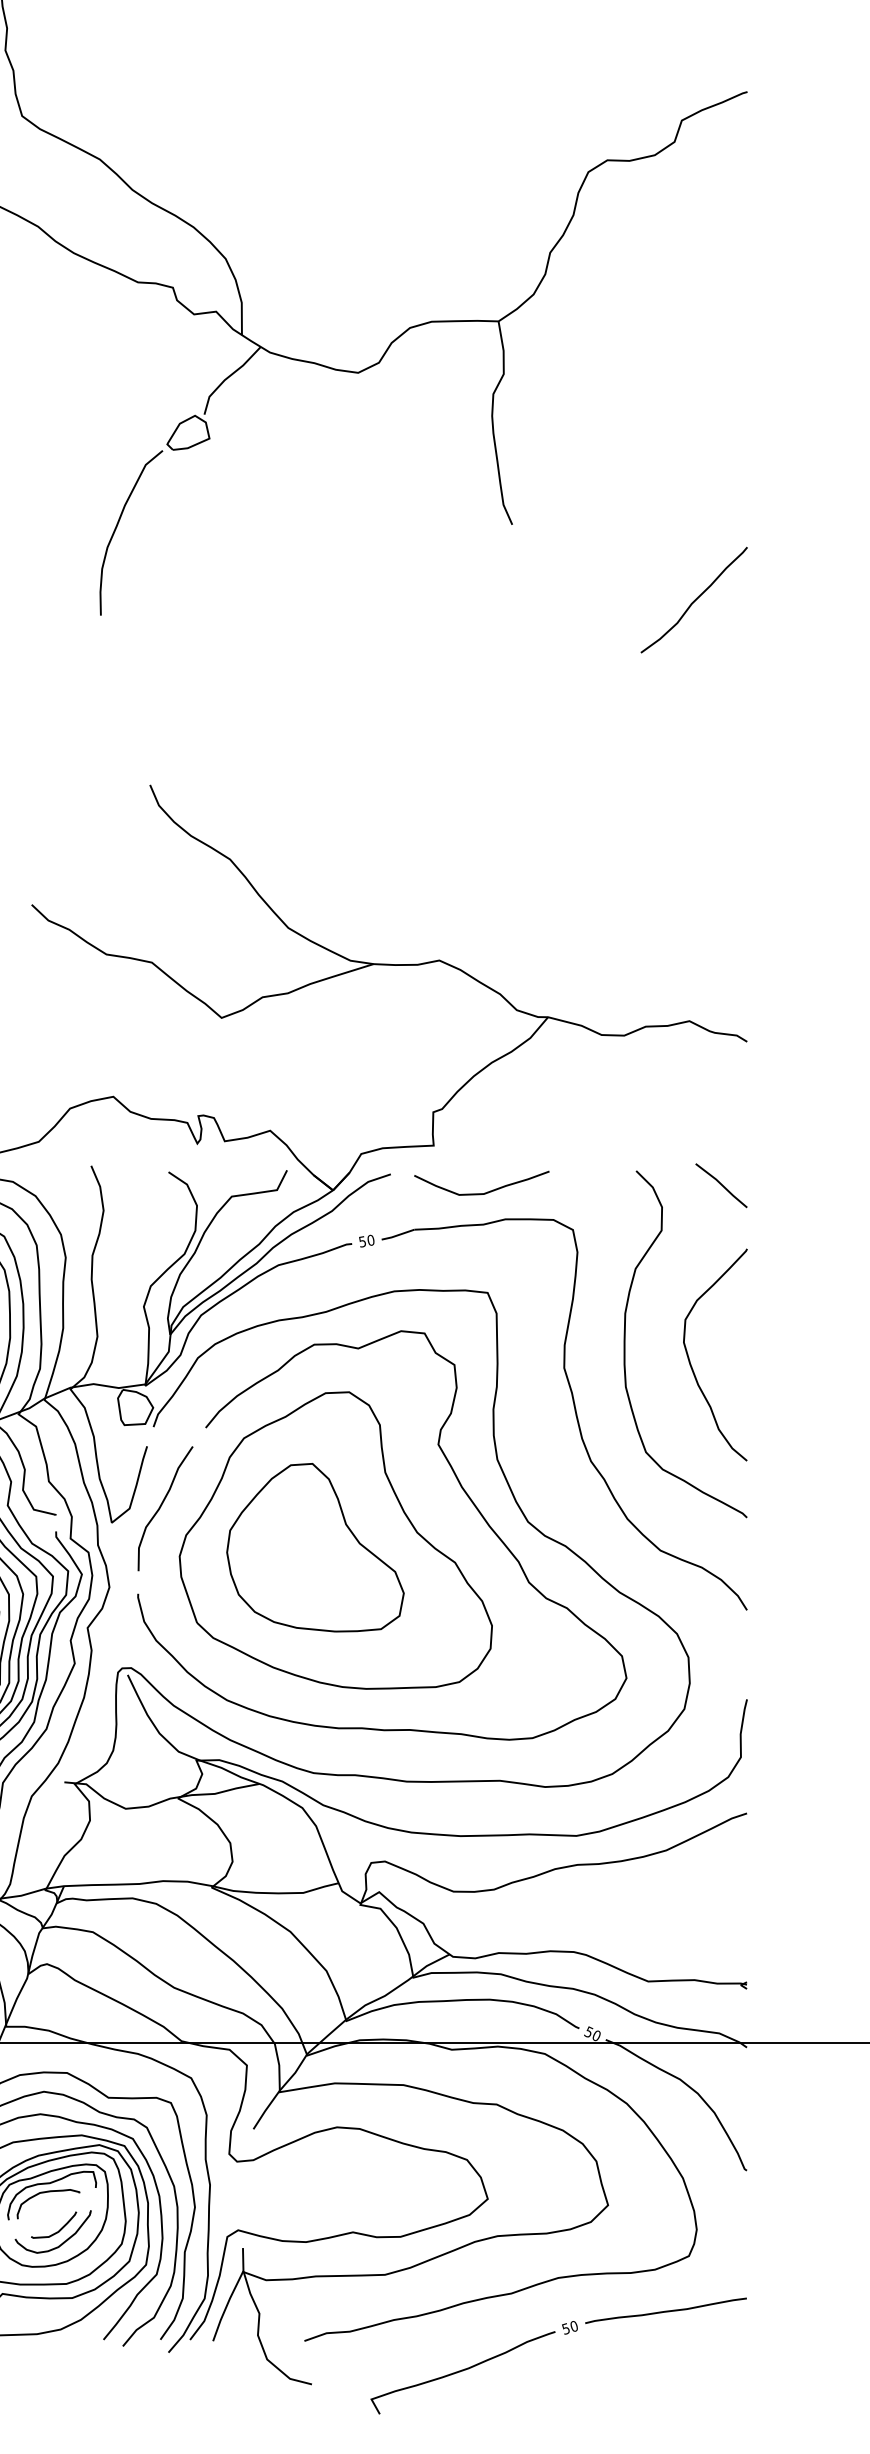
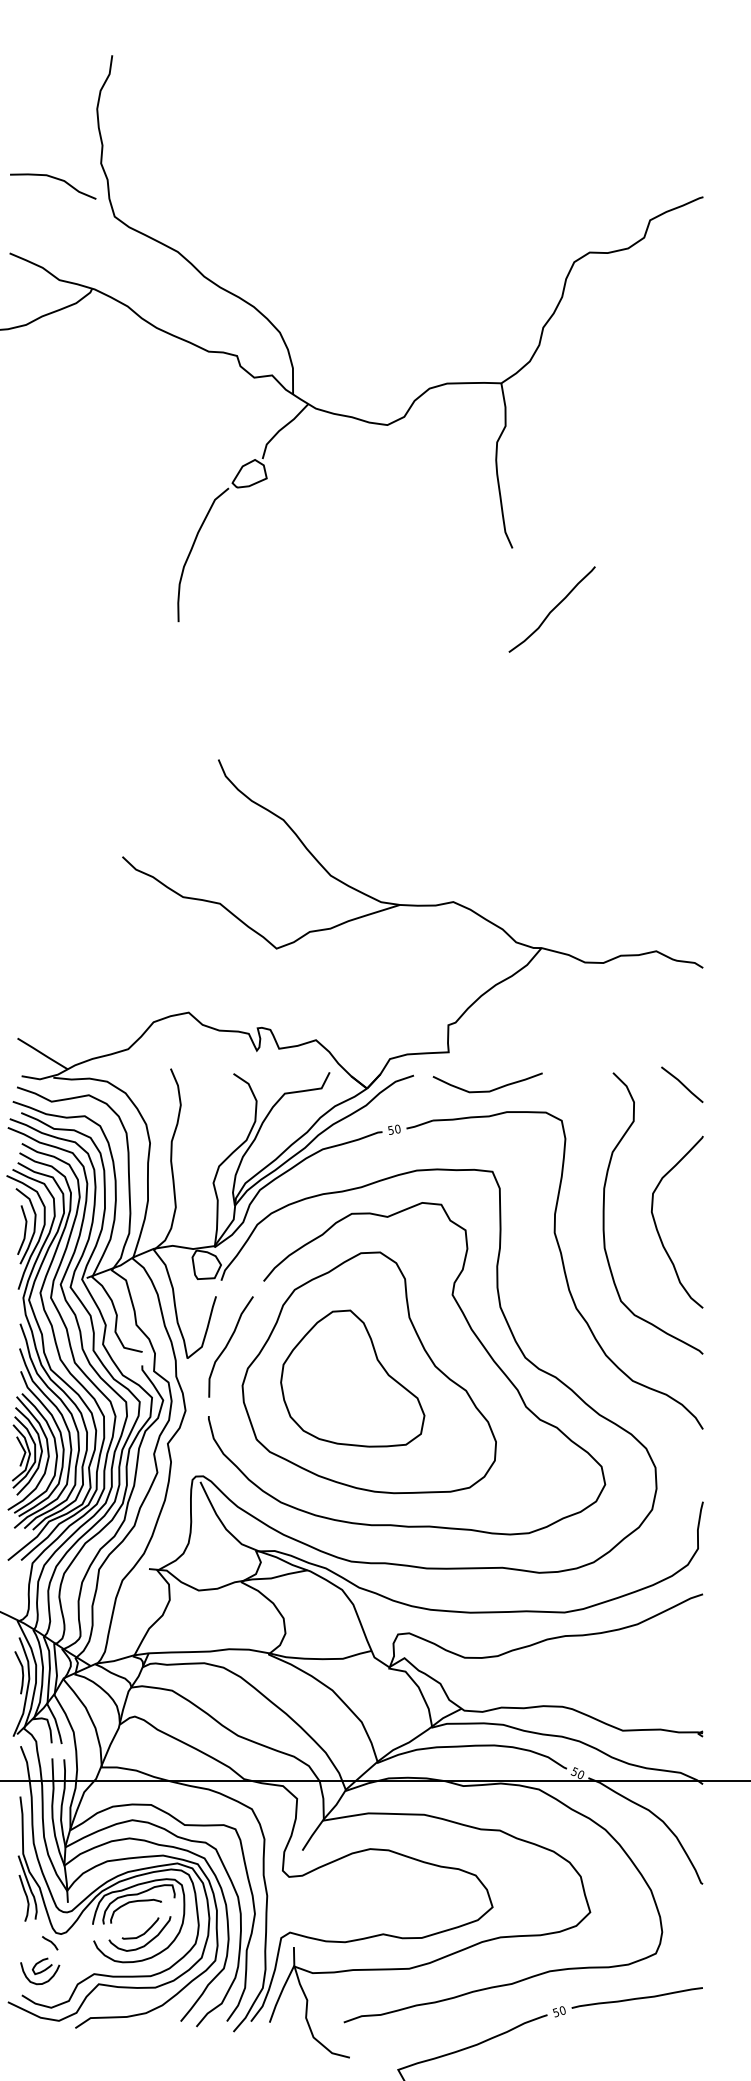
curve: (693, 600) -> (551, 609), moved

